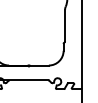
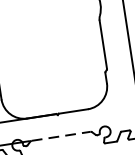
line: (29, 80) -> (61, 136), solid -> dashed

